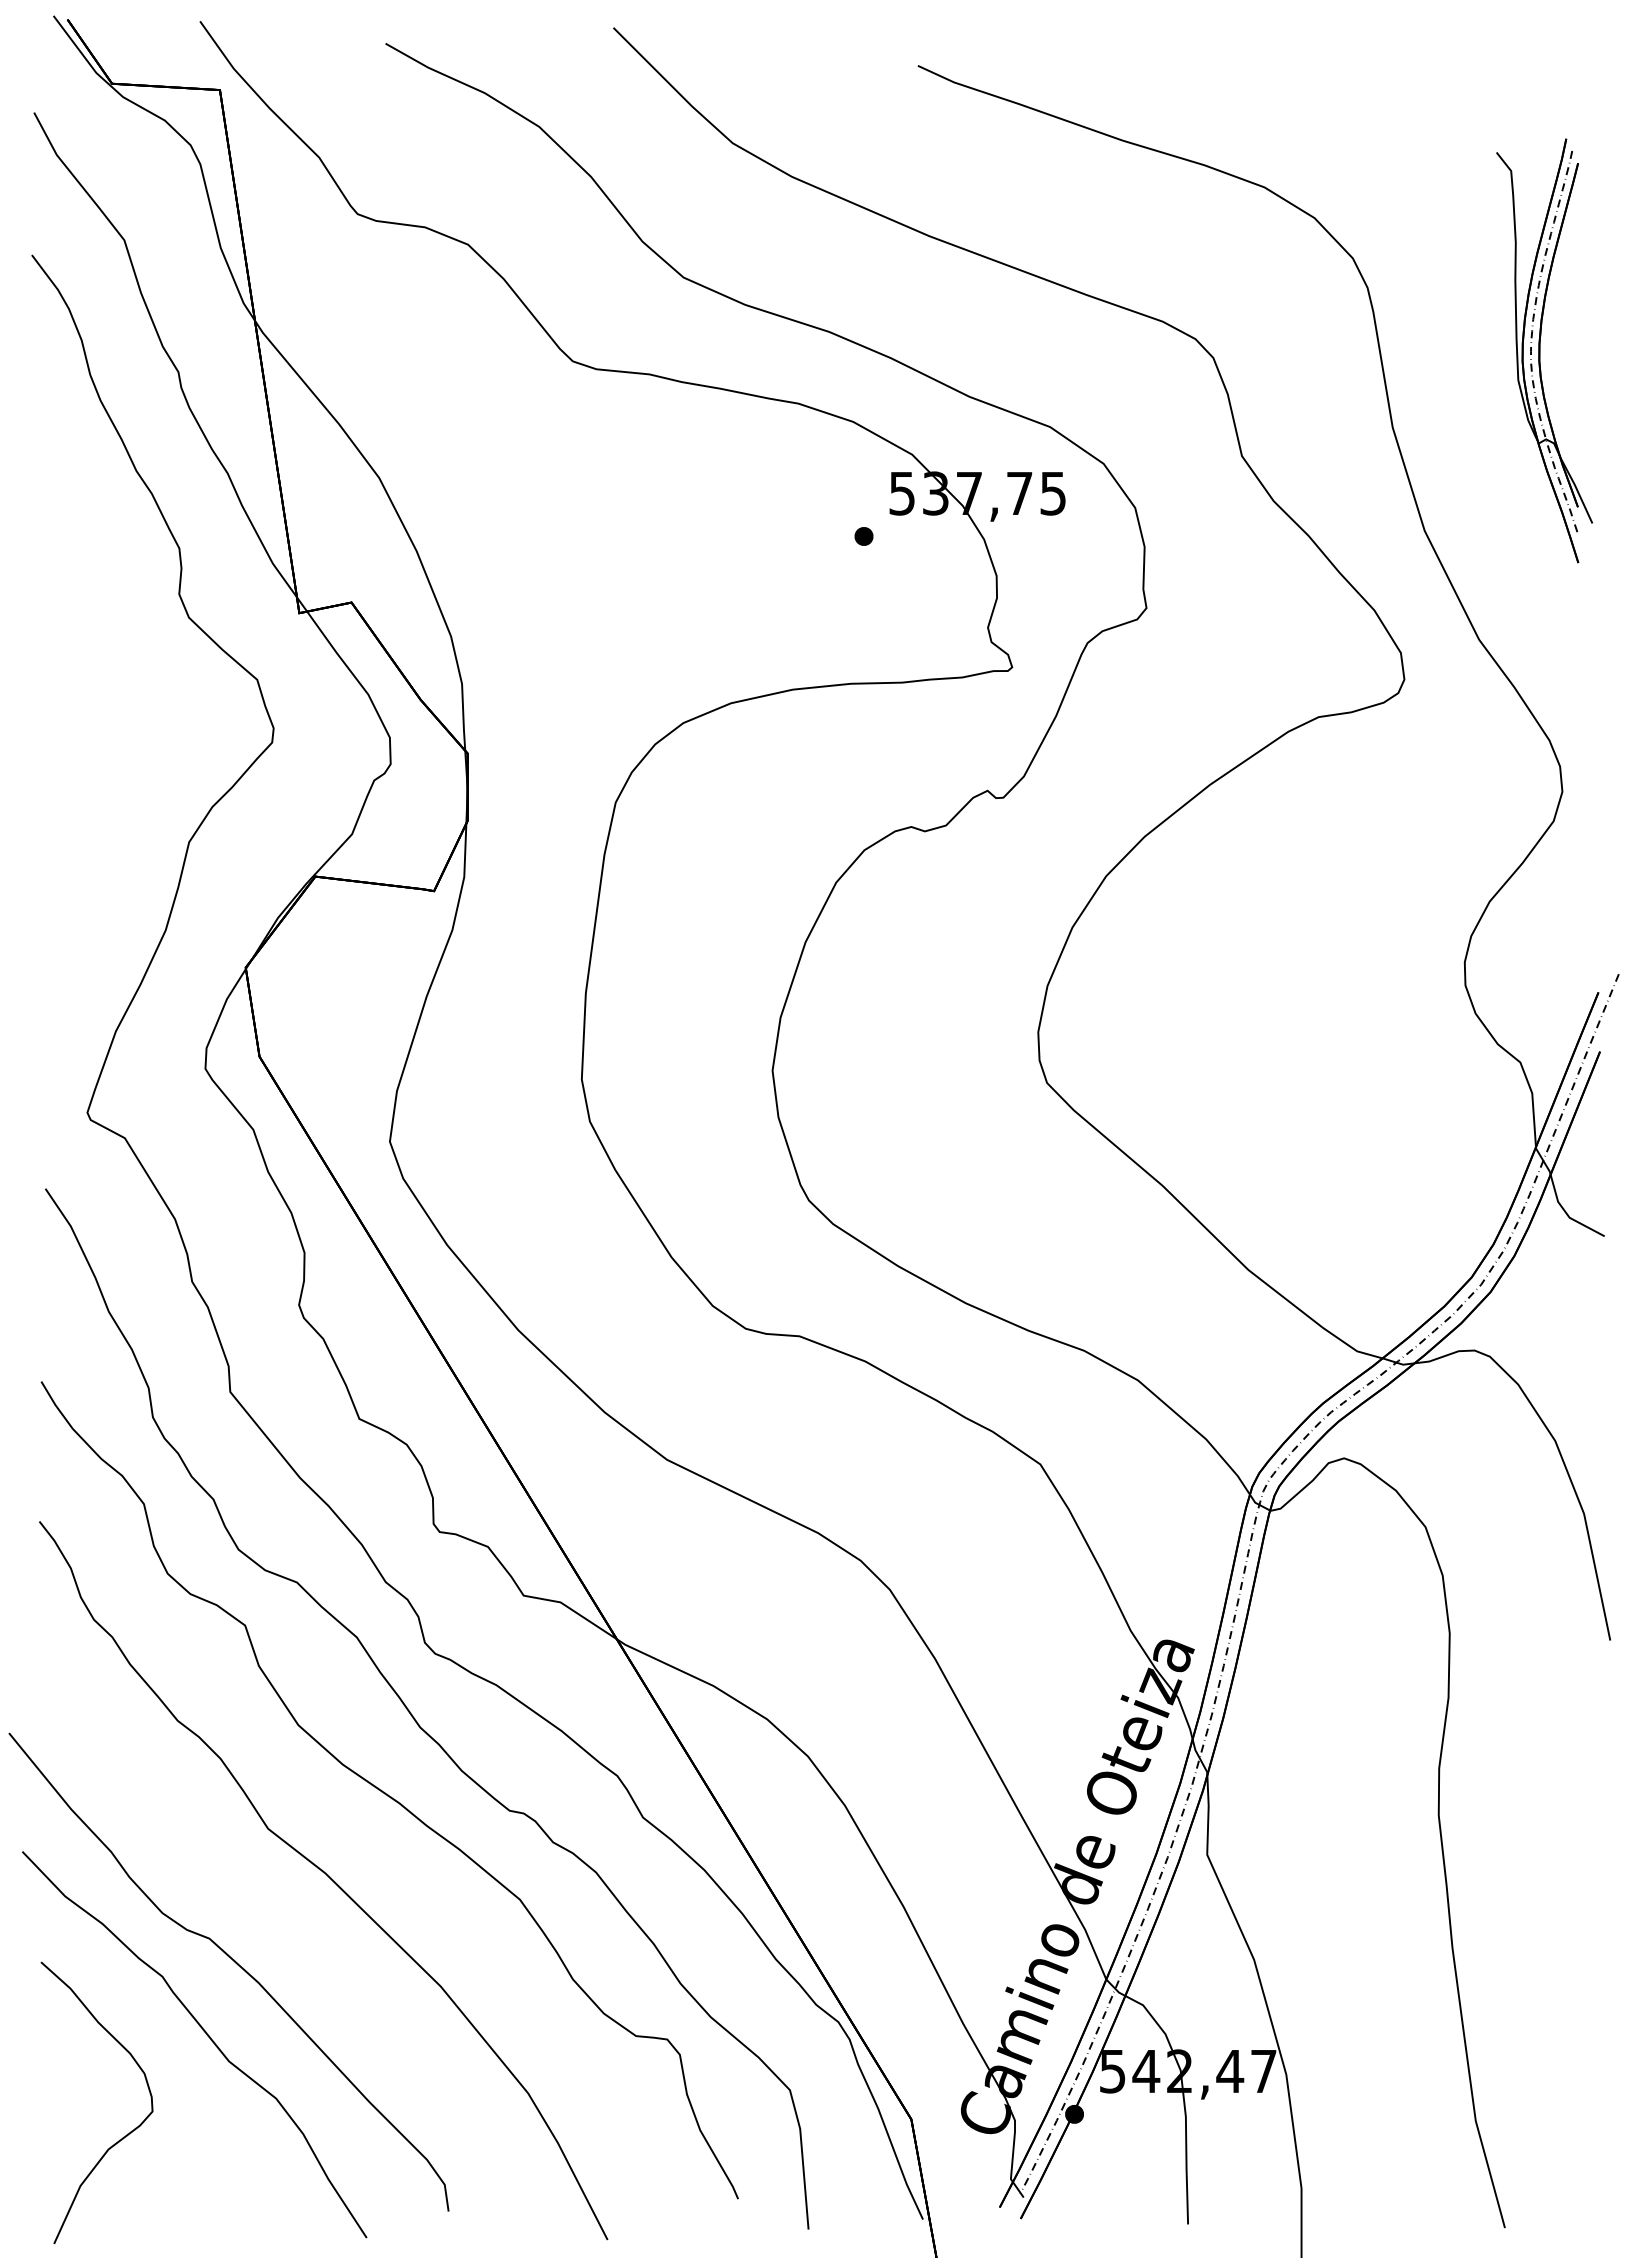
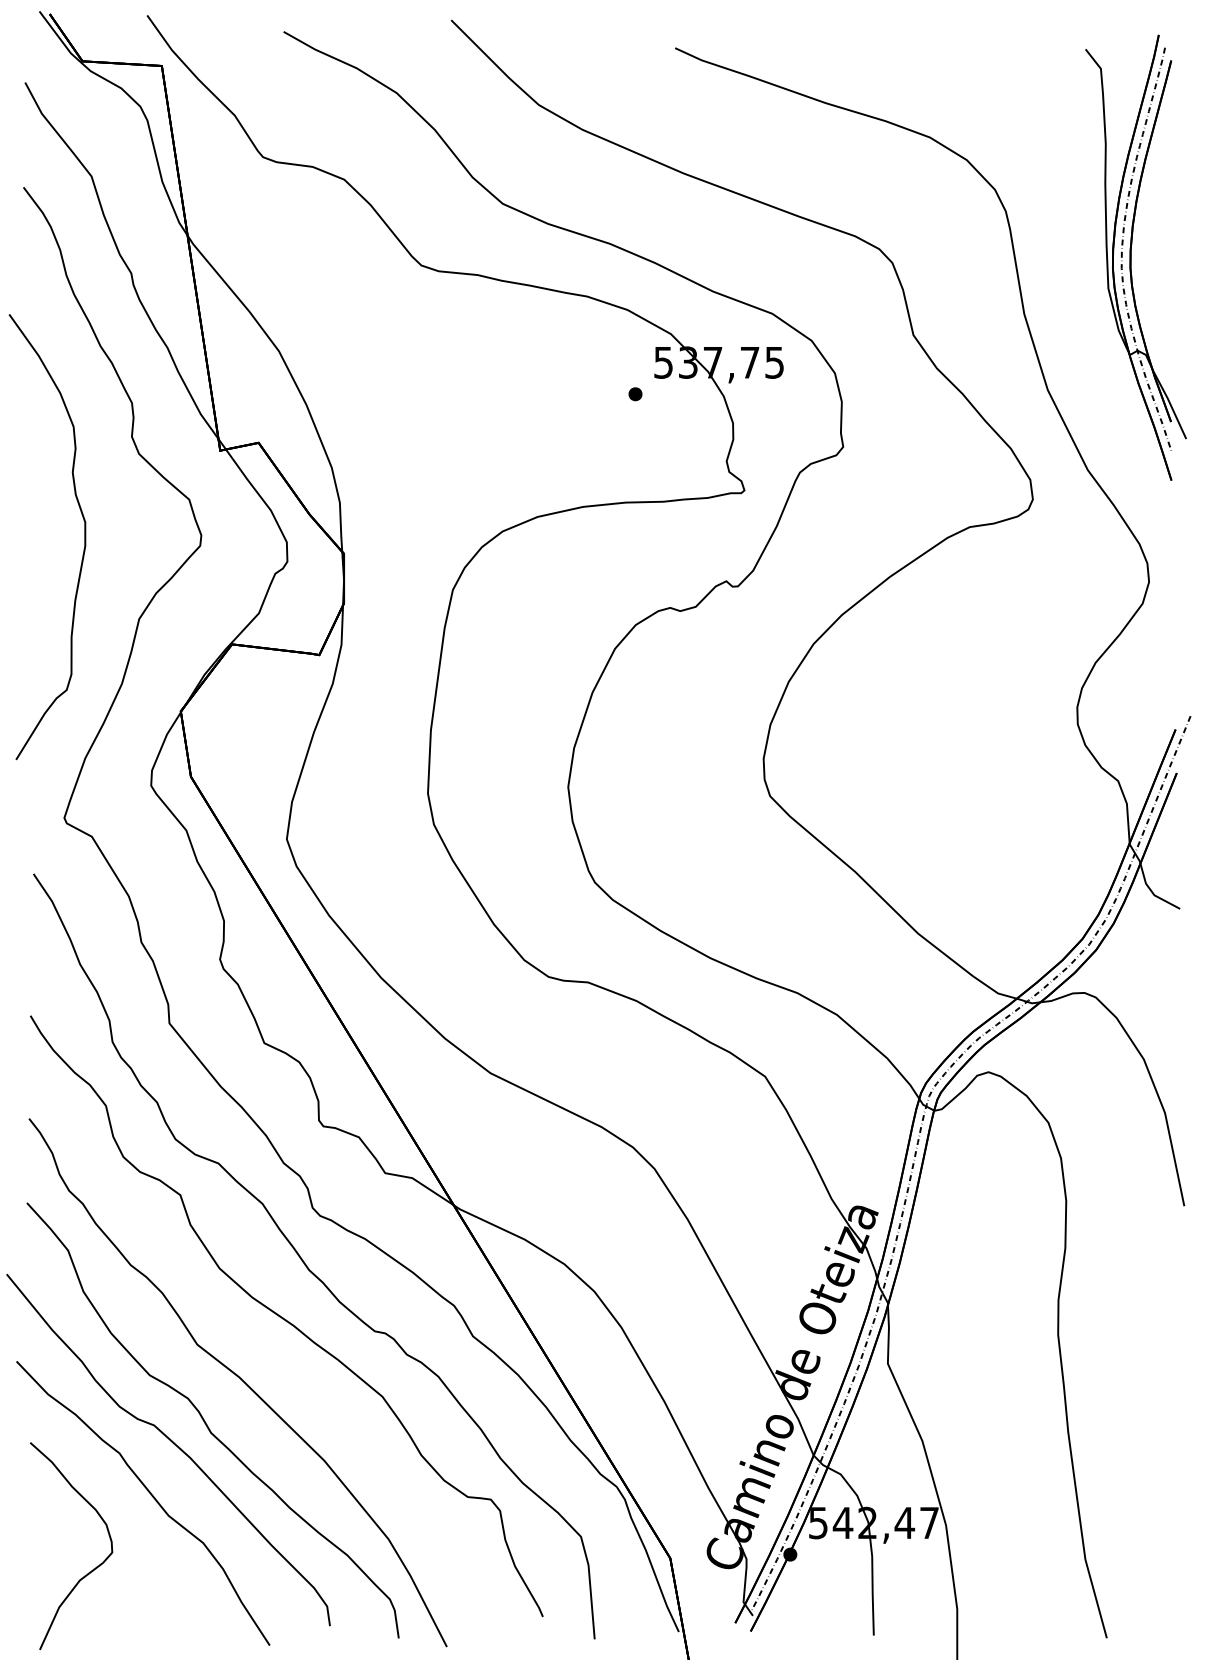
part: (1544, 350) -> (1135, 257), size x1.43
curve: (115, 730) -> (85, 536), added
curve: (280, 1935) -> (206, 1423), added

